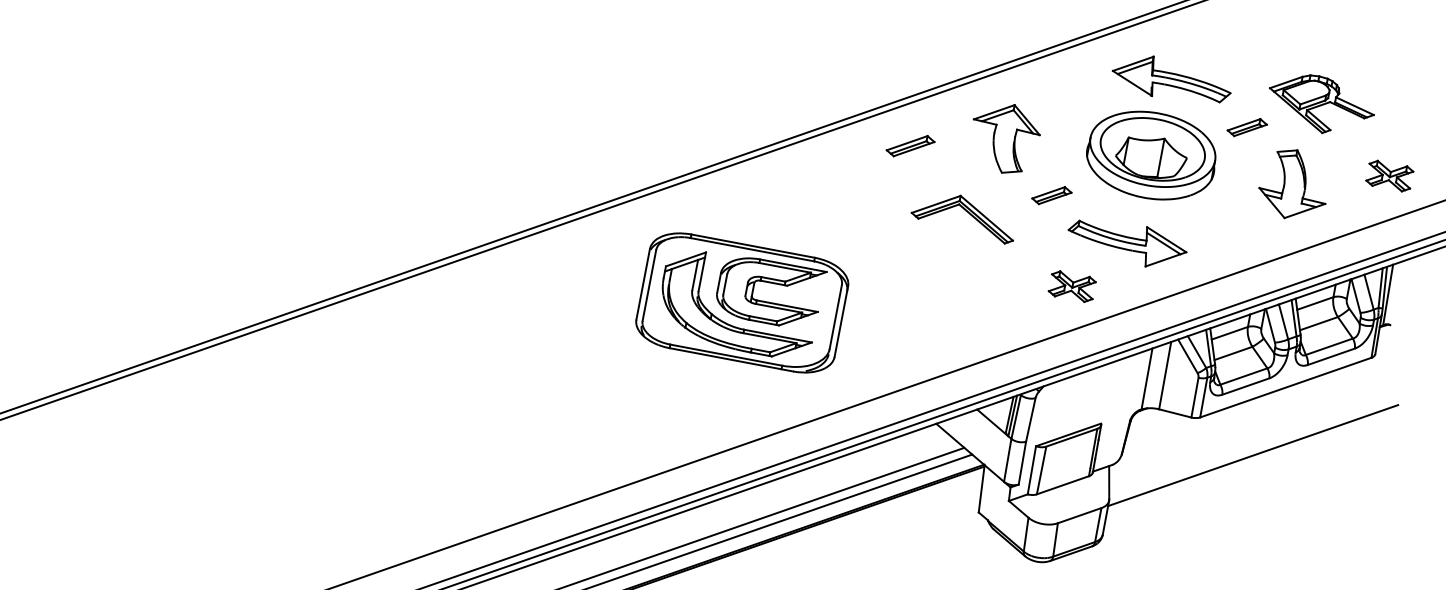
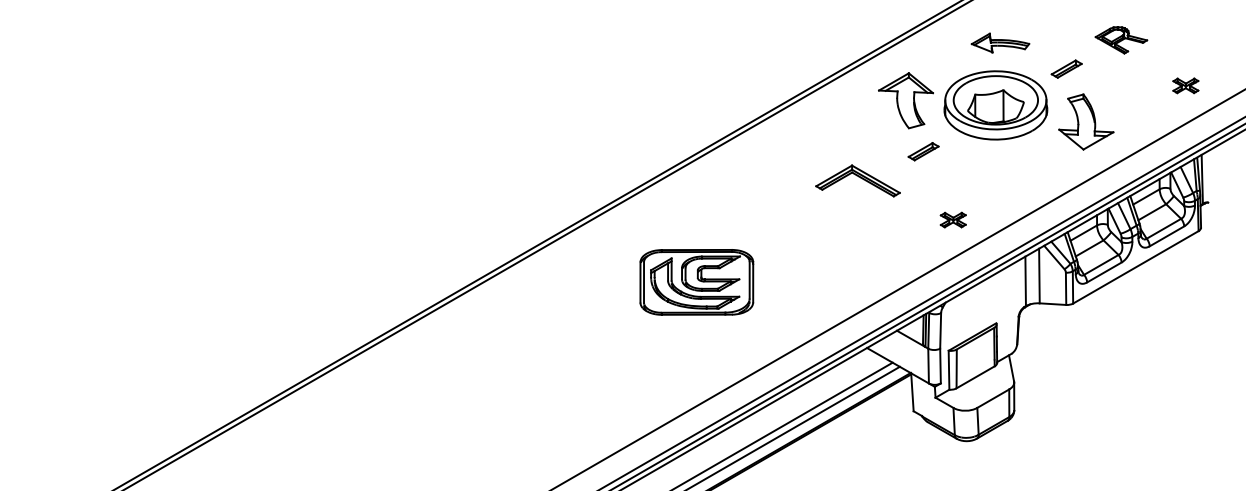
part: (1172, 79) -> (1000, 42), size x0.6
part: (1321, 105) -> (1121, 40), size x0.6
part: (1004, 137) -> (905, 100), moved
part: (910, 145) -> (805, 133), removed
part: (1389, 175) -> (1185, 85), size x0.7
part: (1294, 184) -> (1086, 121), moved
part: (1126, 242) -> (989, 177), removed
part: (1072, 285) -> (953, 219), size x0.7
part: (741, 303) -> (696, 282), size x0.7
line: (1253, 455) -> (1120, 325), removed

